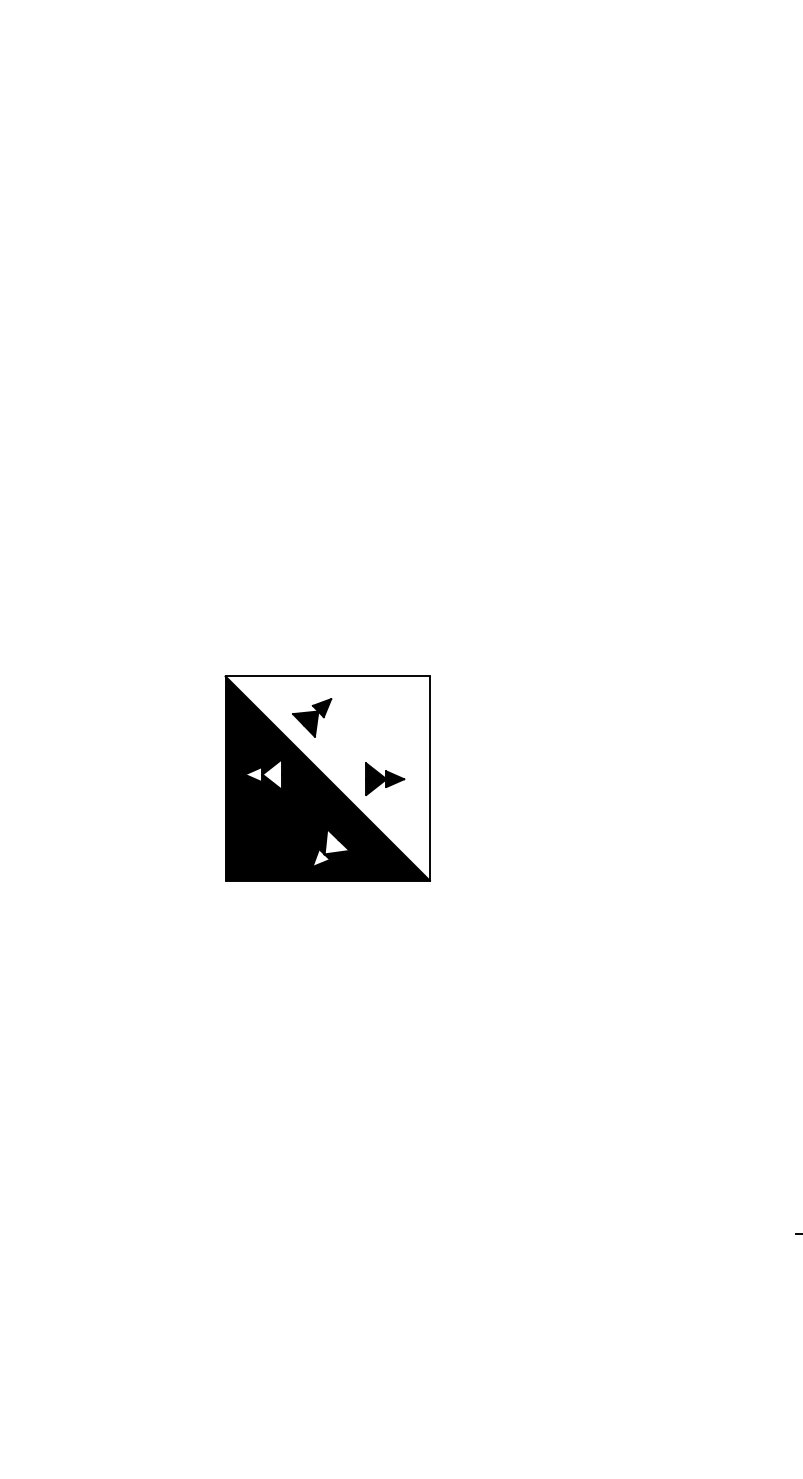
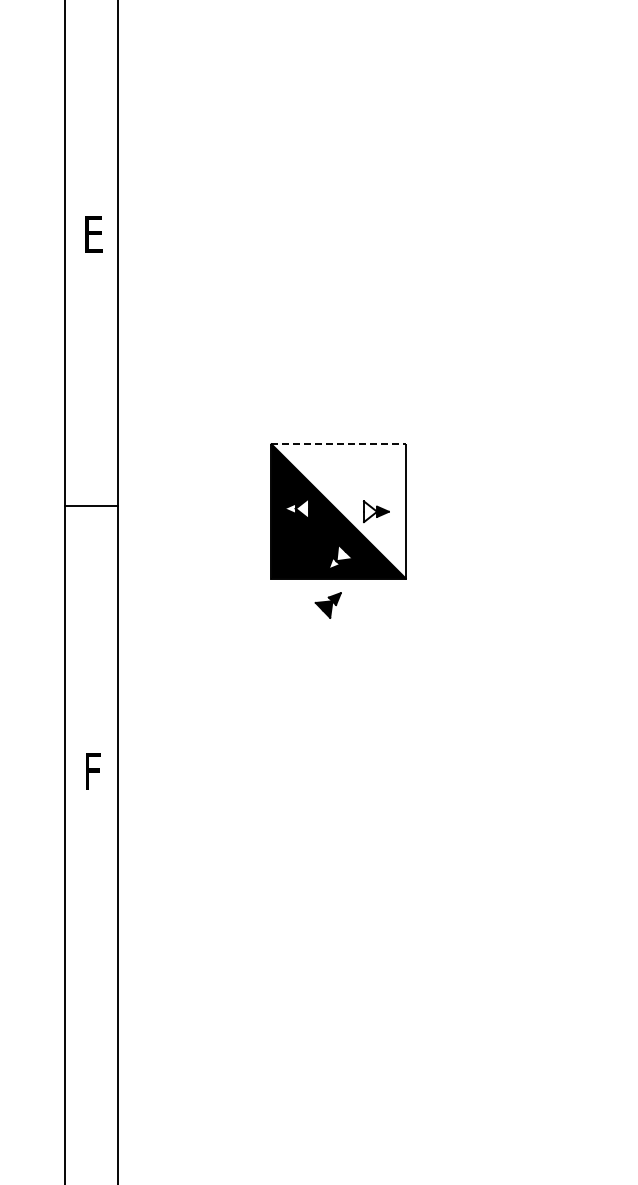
line: (329, 676) -> (339, 444), solid -> dashed
part: (310, 717) -> (327, 605), moved
fill: (376, 778) -> (370, 511), removed

